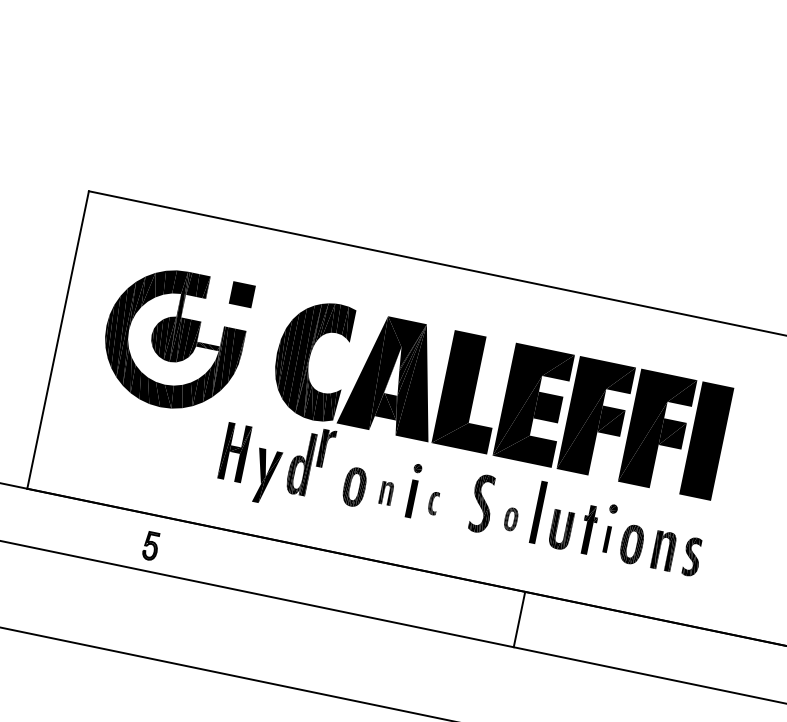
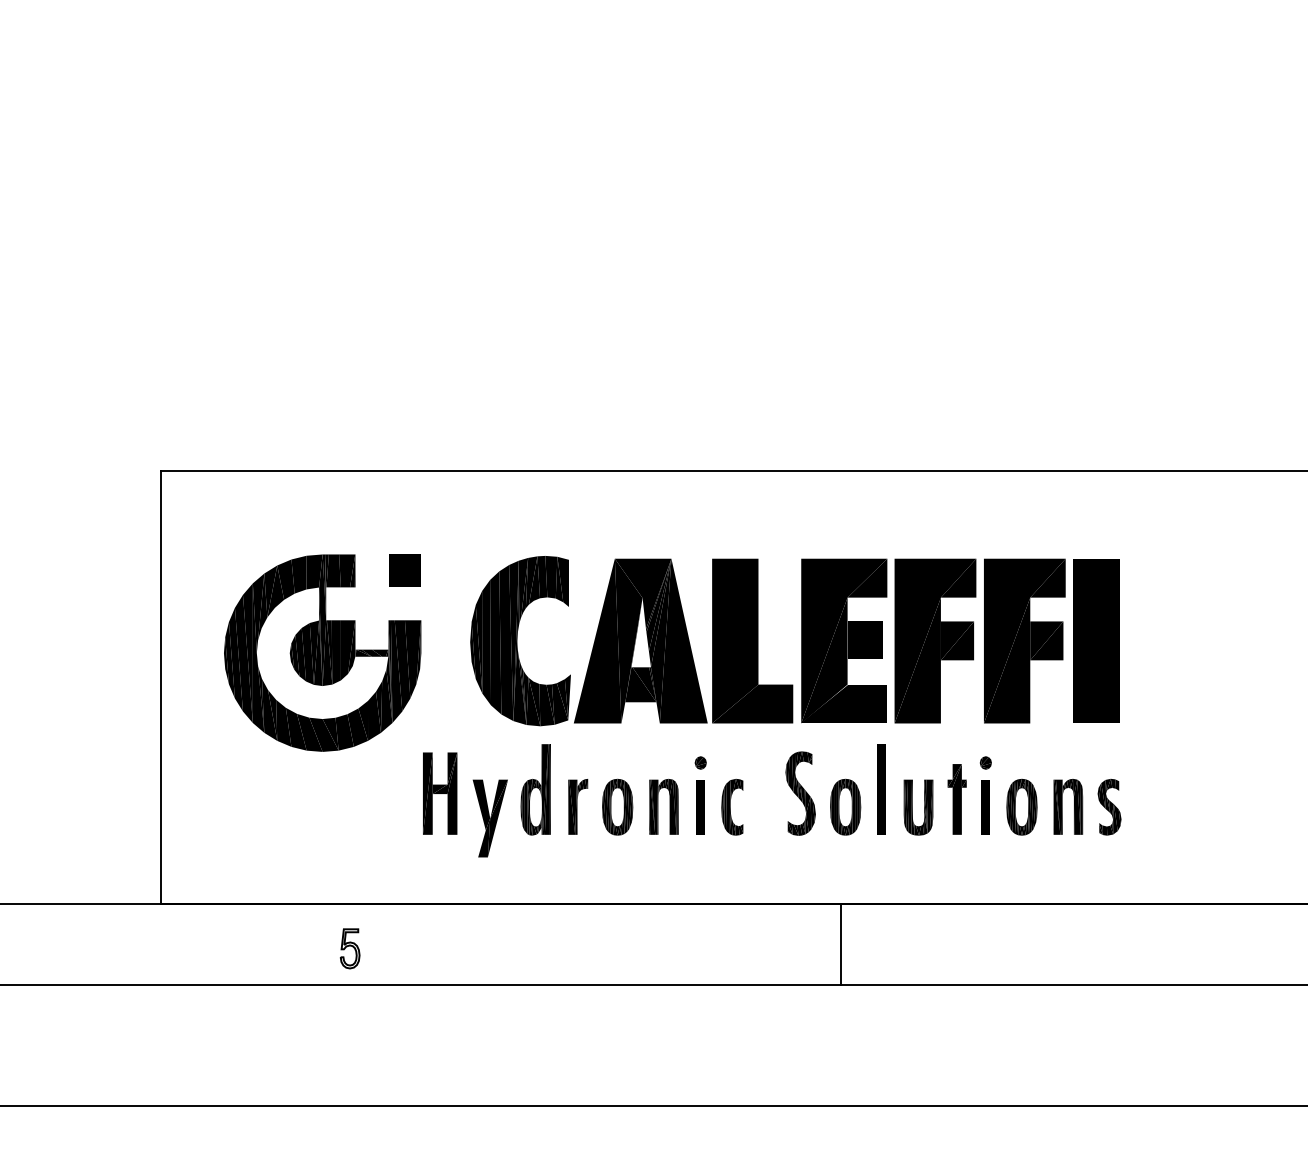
part: (326, 448) -> (578, 806), moved
part: (386, 493) -> (663, 806), size x1.67
part: (433, 502) -> (732, 806), size x1.67
part: (511, 518) -> (845, 806), size x1.67
part: (607, 539) -> (985, 807), size x1.43
line: (519, 619) -> (841, 944), moved

